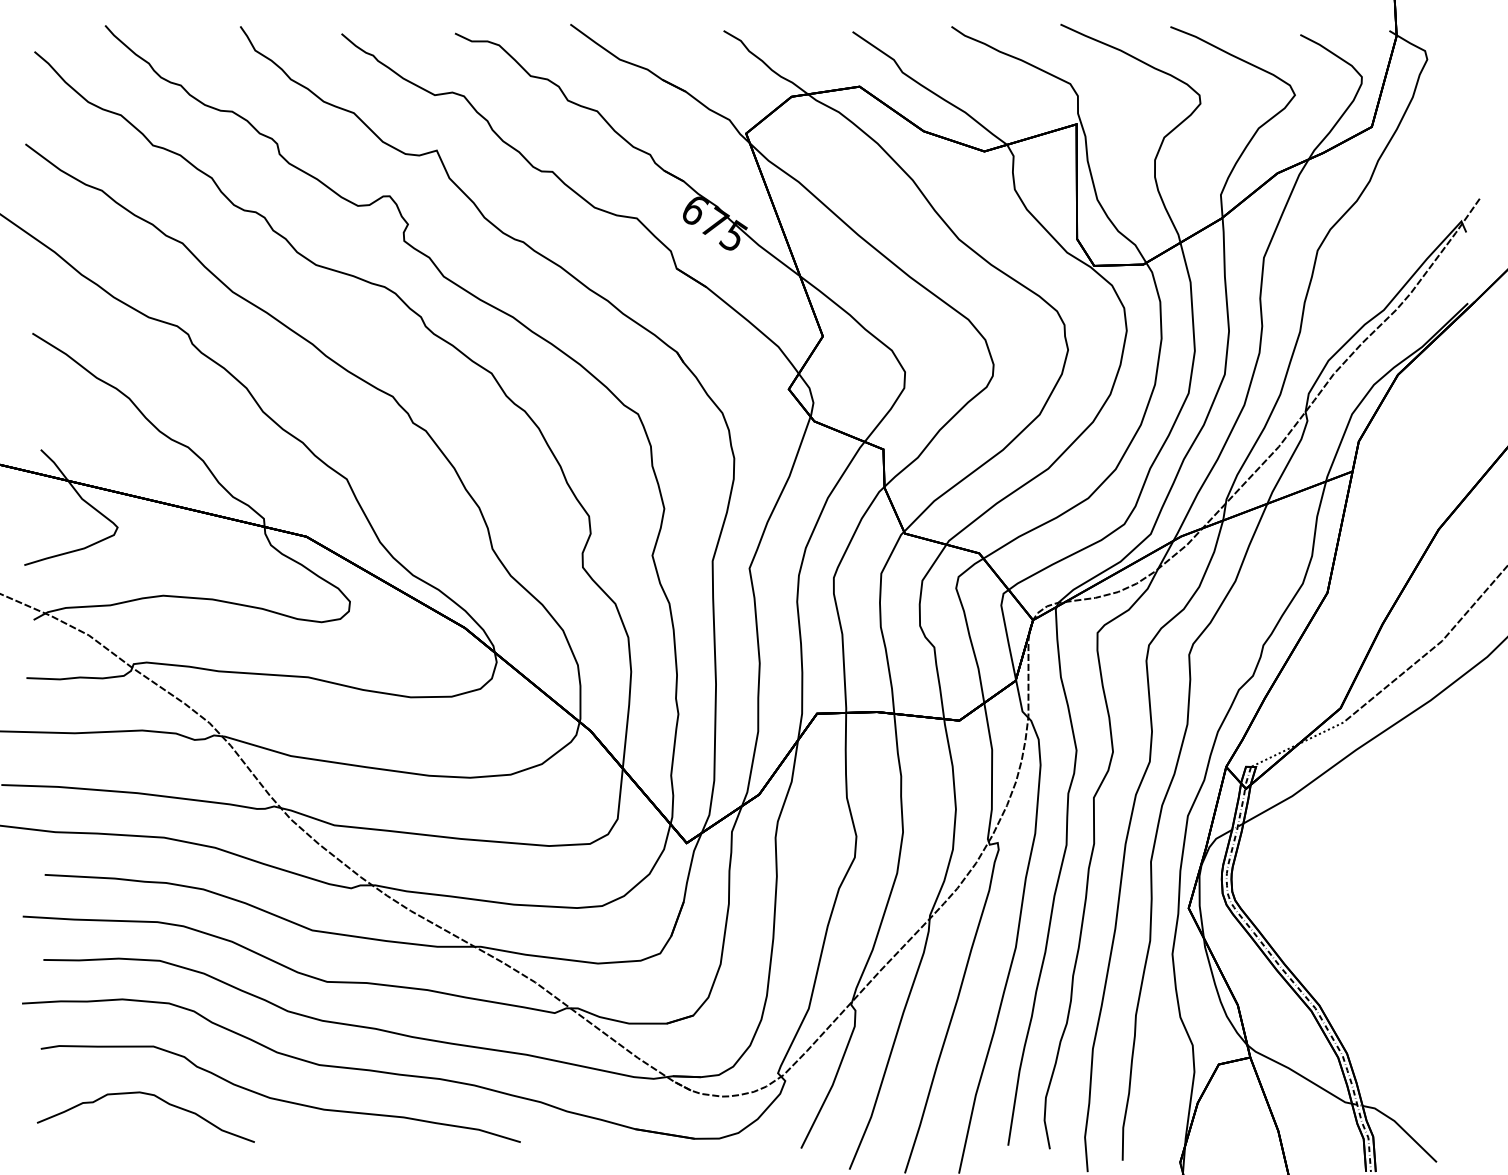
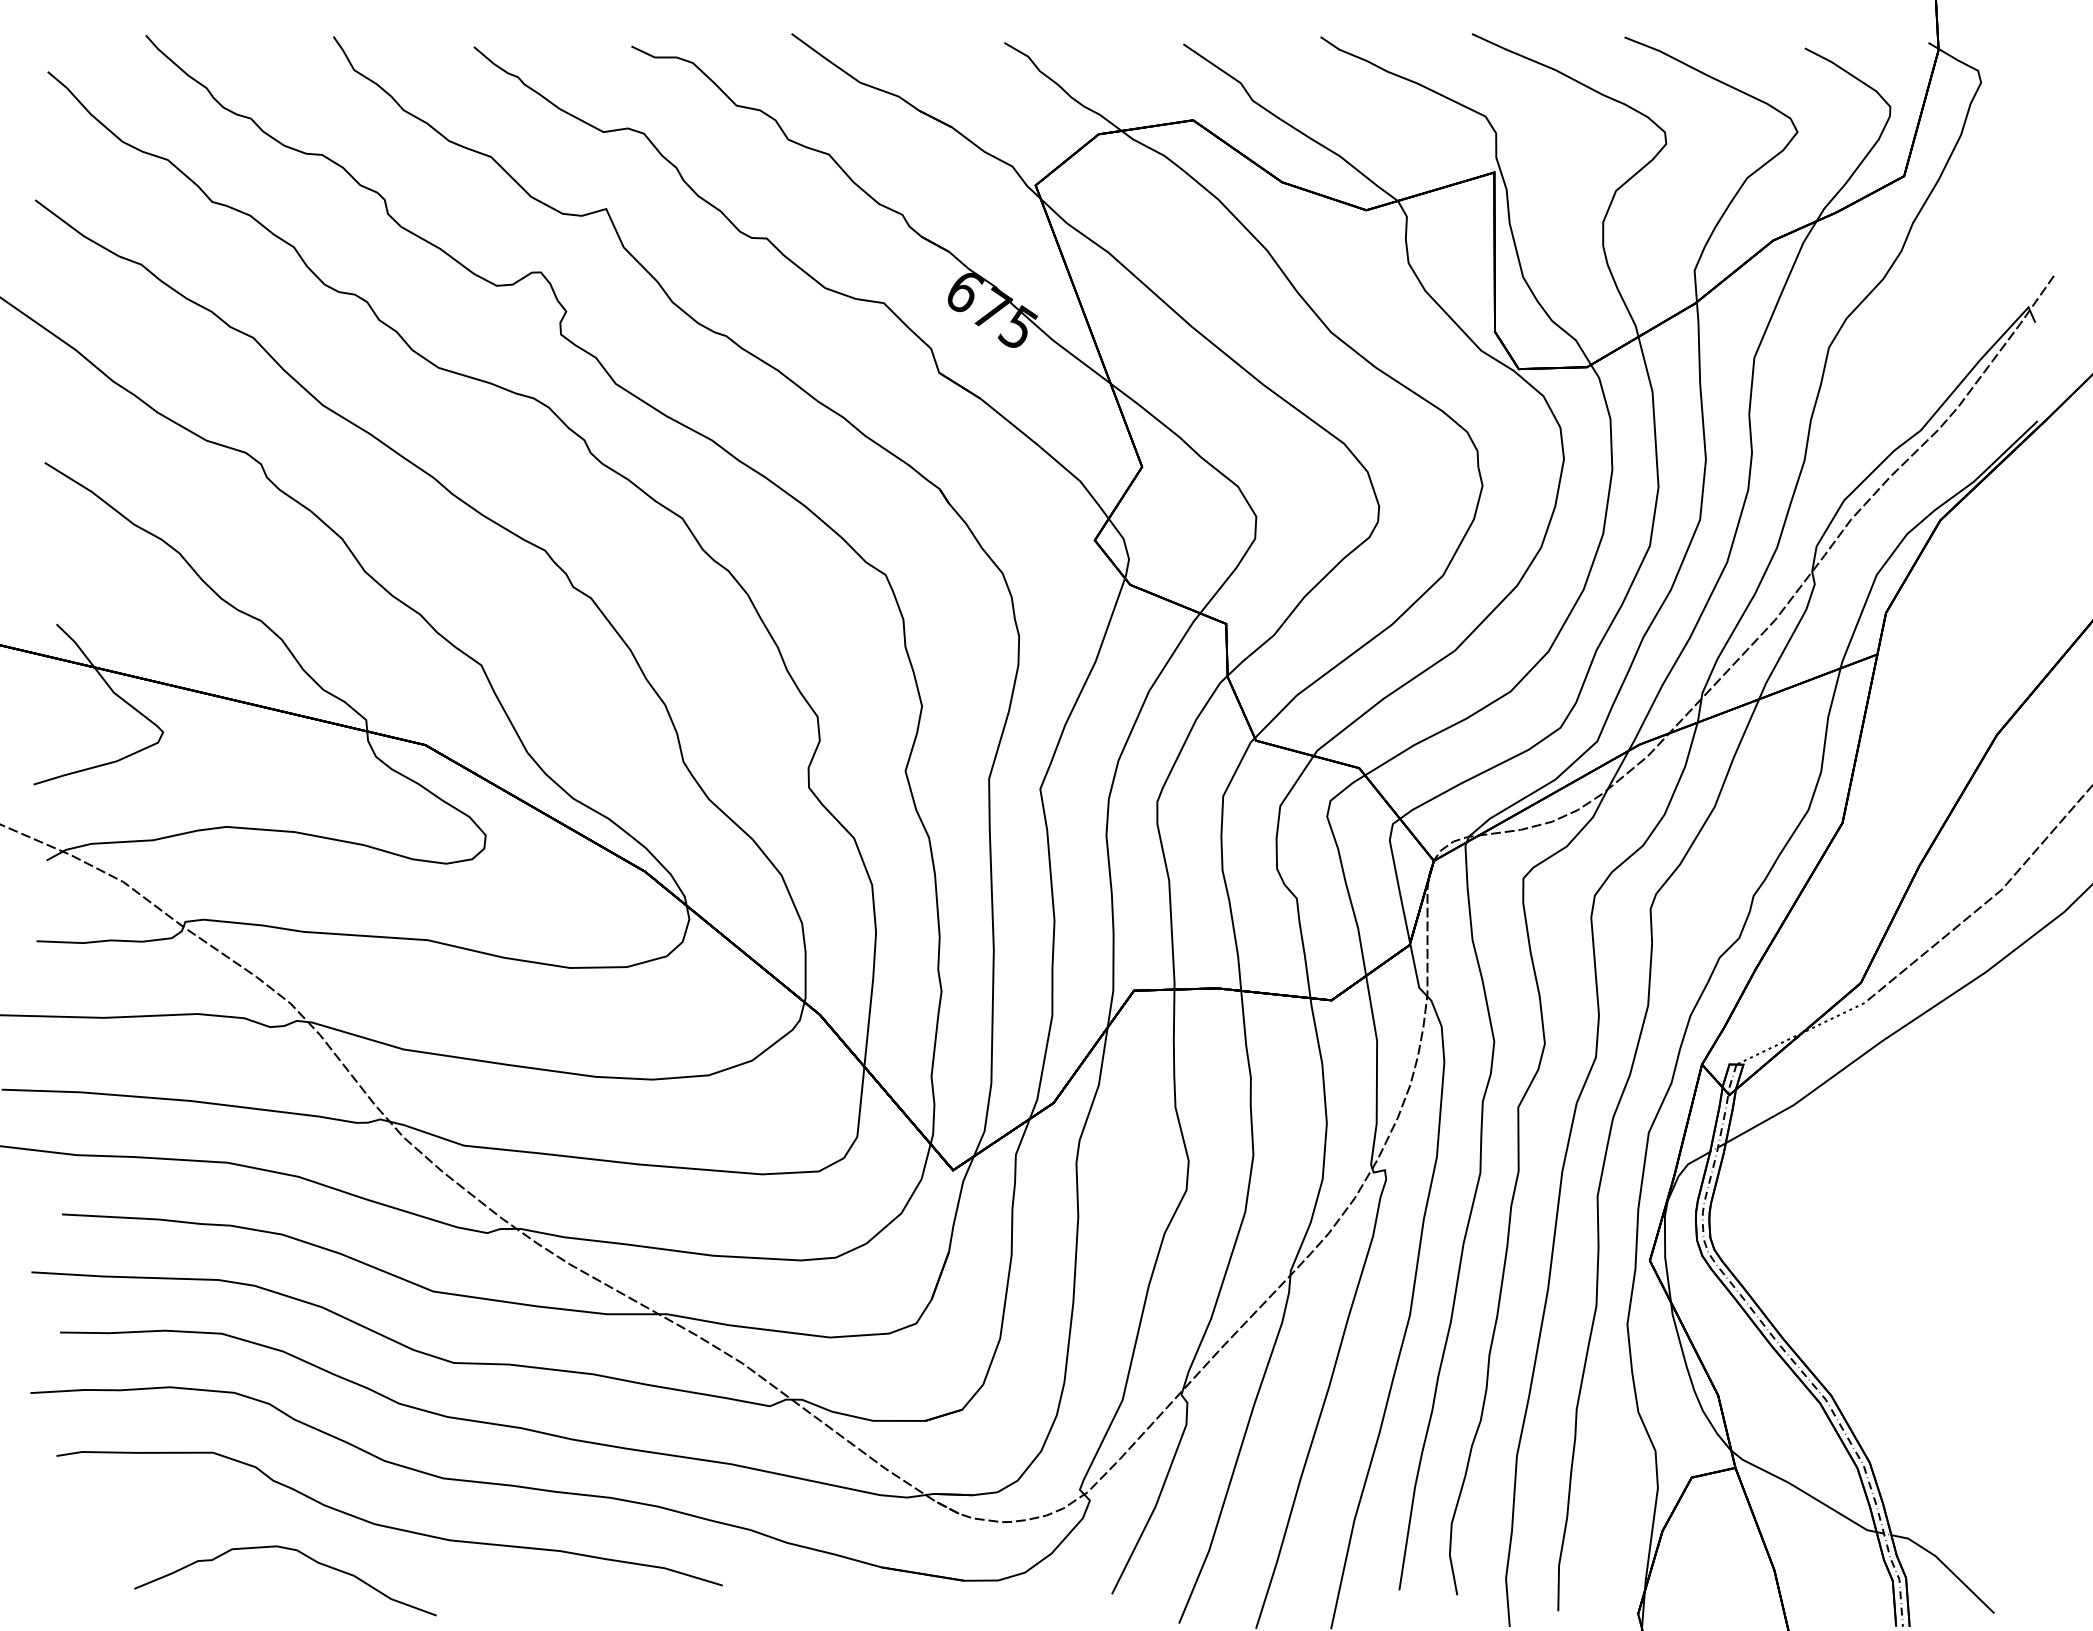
curve: (150, 1095) -> (291, 1550), moved

